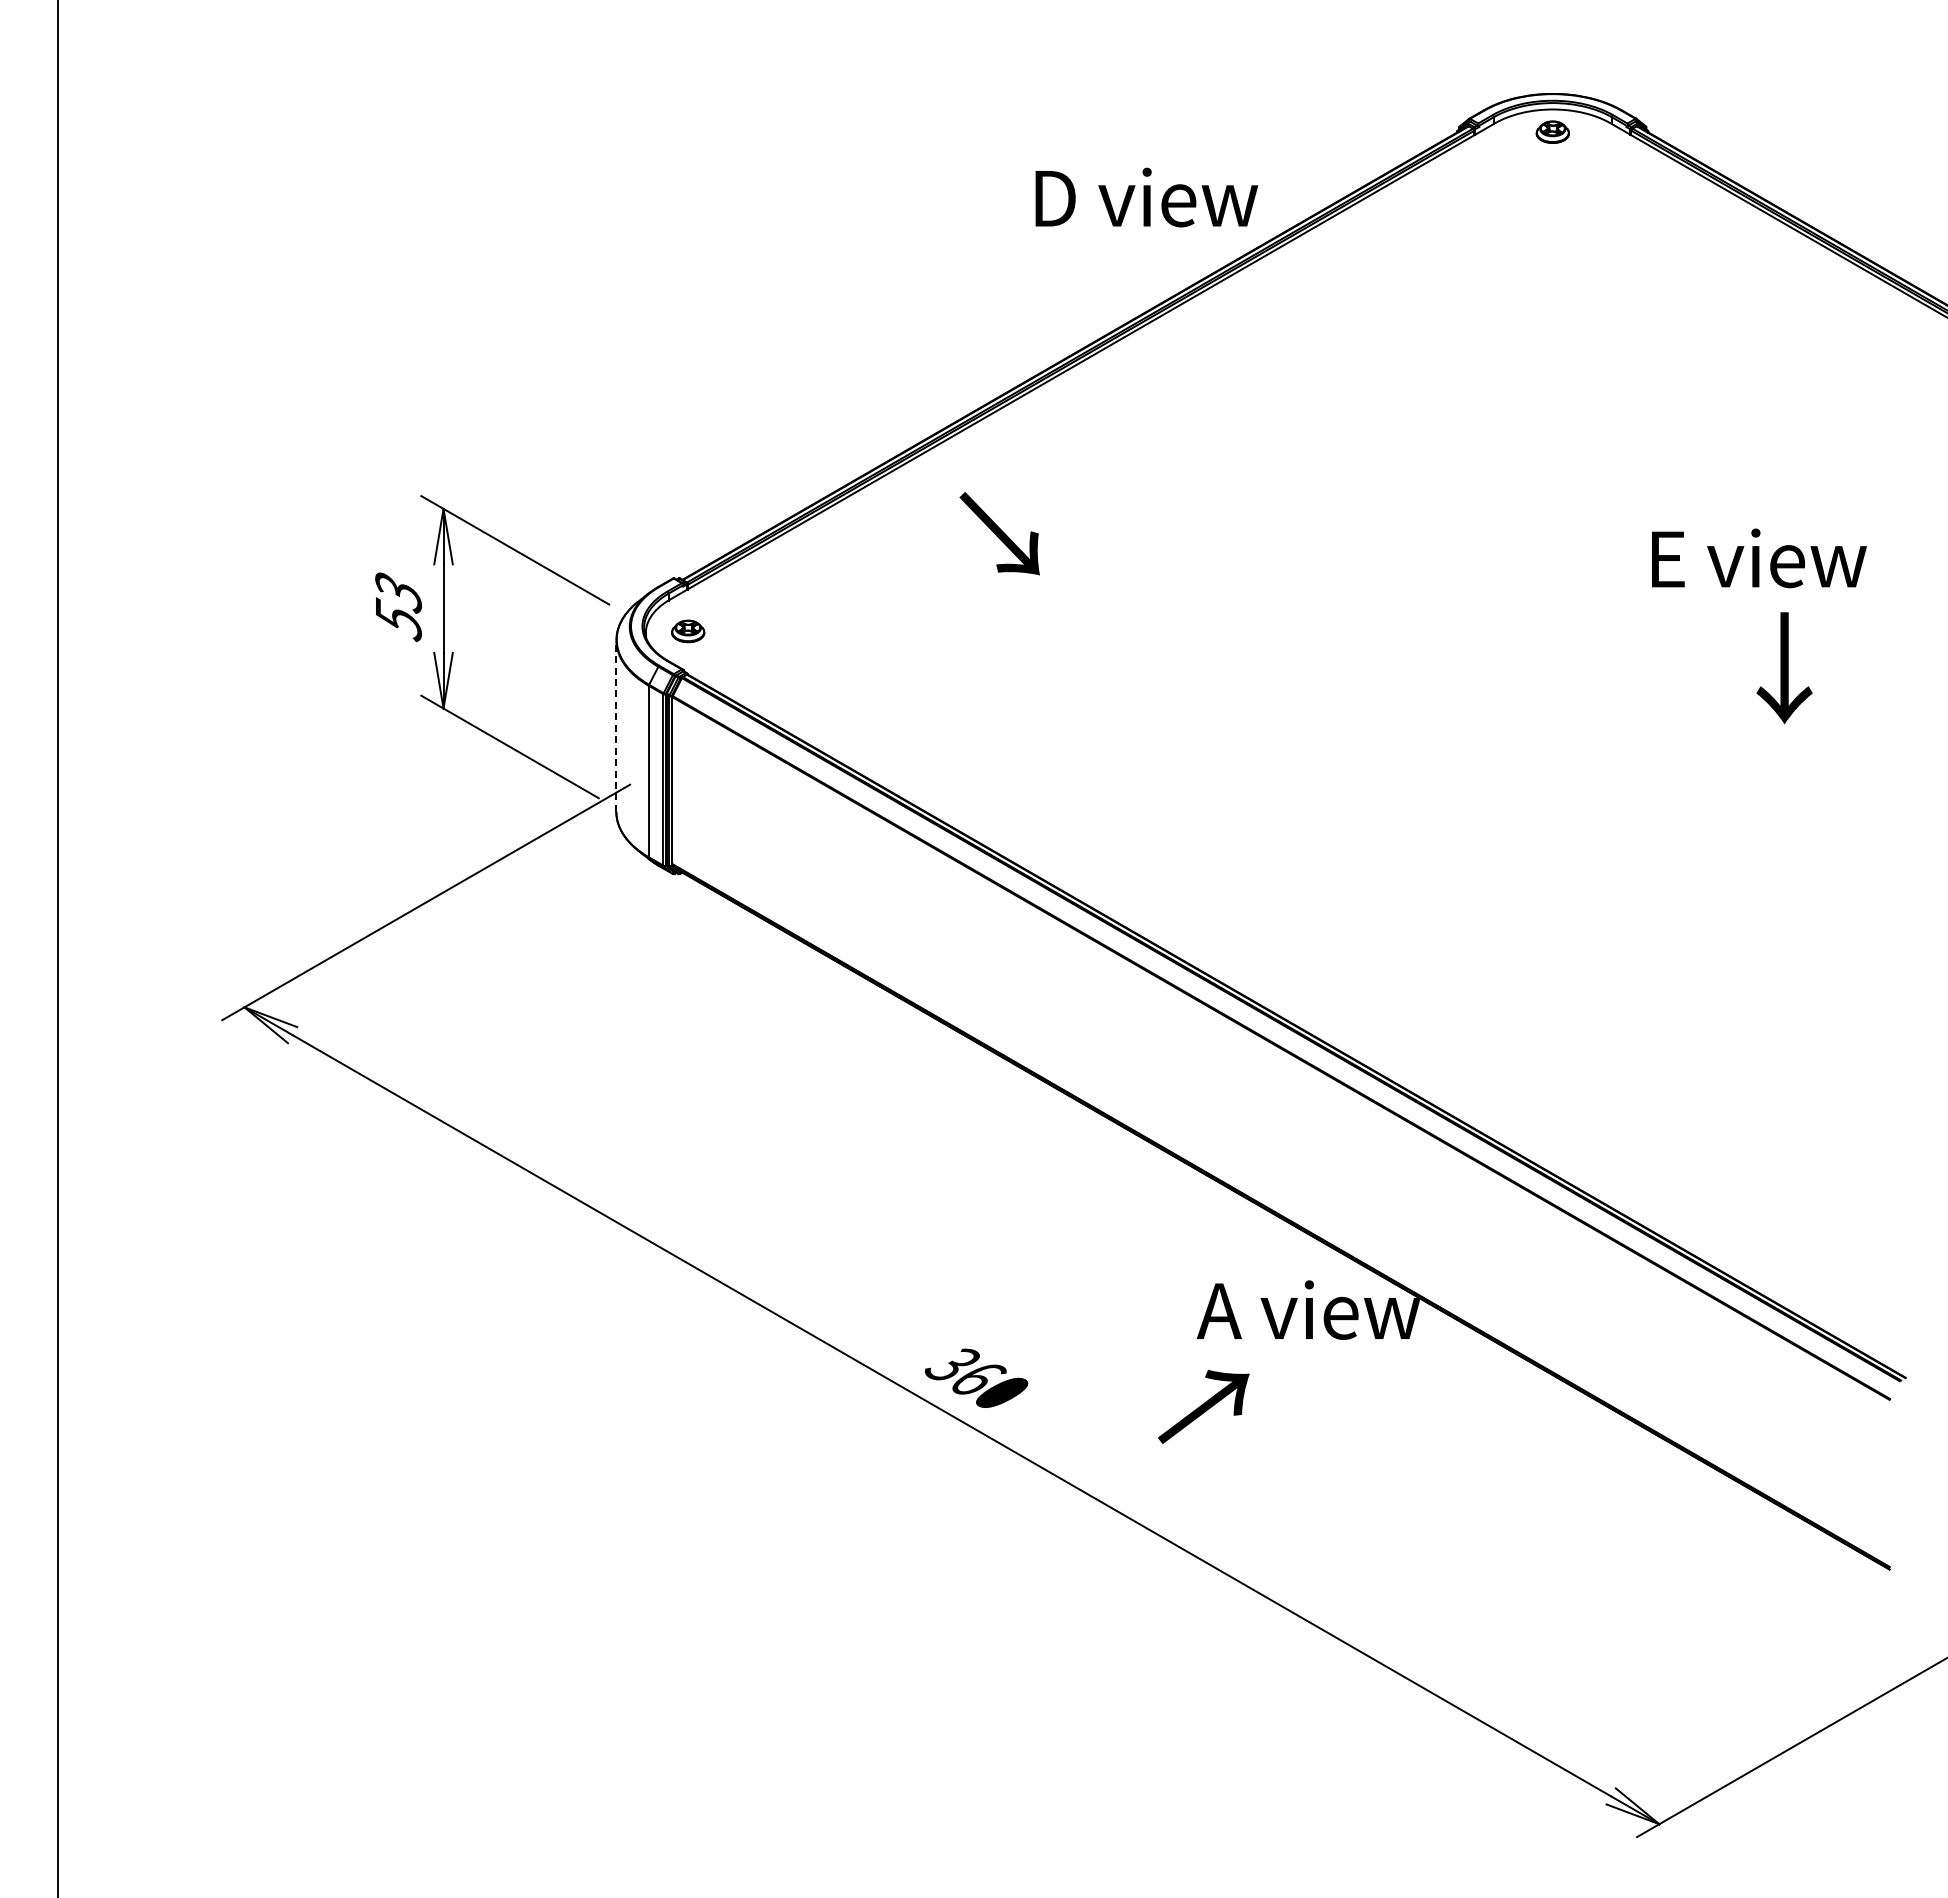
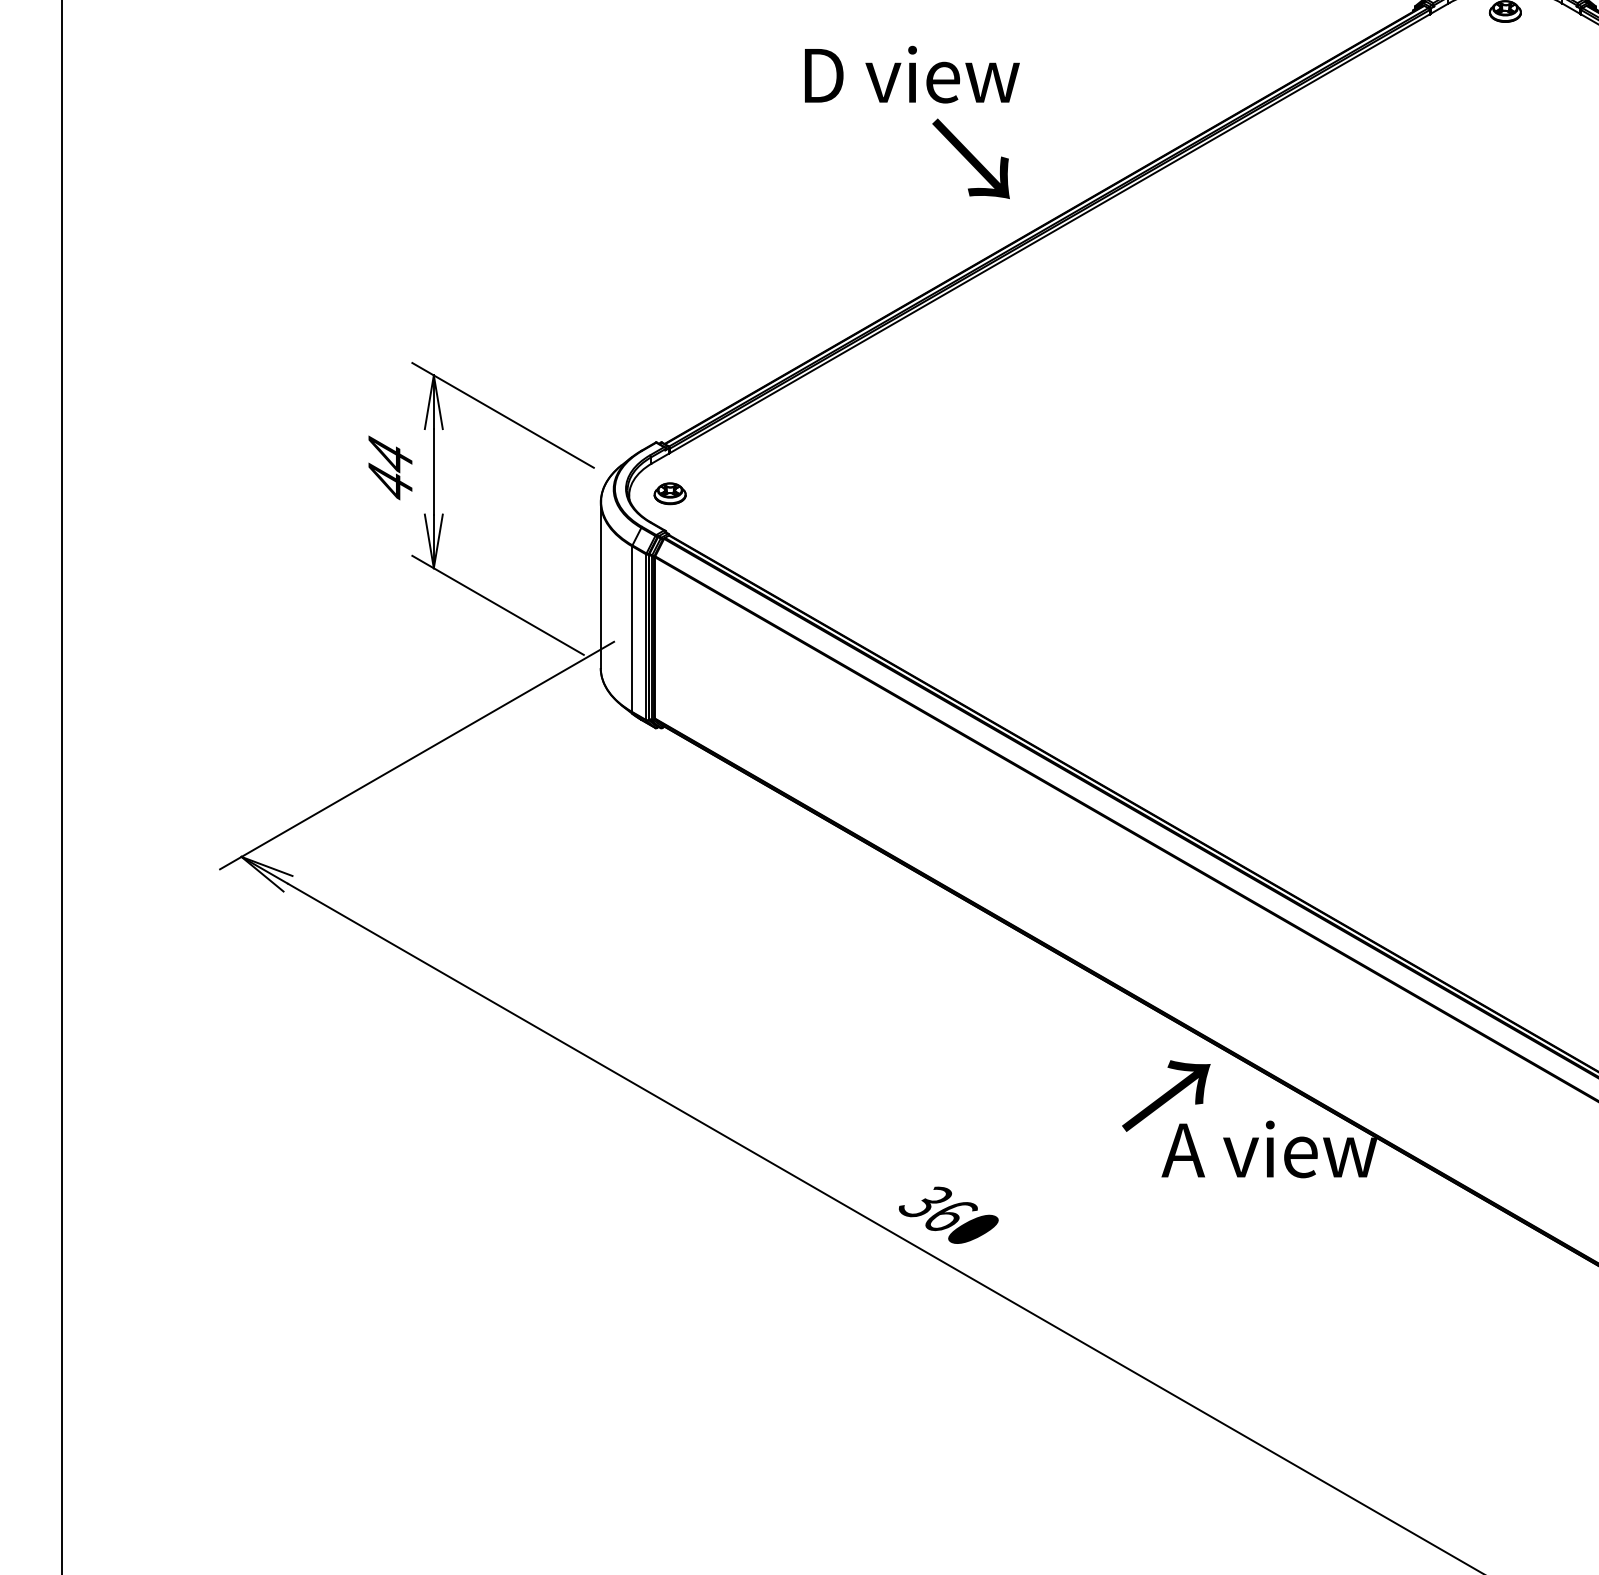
text: (1146, 197) -> (911, 74), moved
text: (999, 533) -> (970, 158), moved
text: (398, 606) -> (390, 469), 53 -> 44
line: (616, 726) -> (600, 585), dashed -> solid
text: (1203, 1406) -> (1166, 1095), moved

